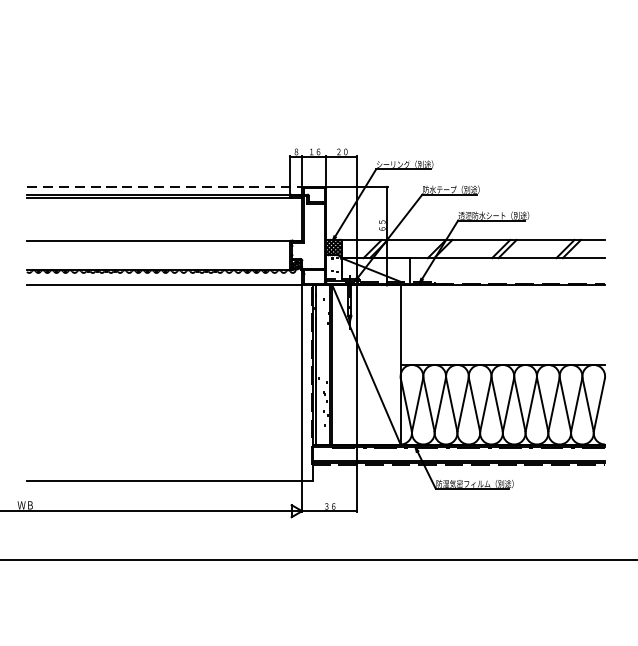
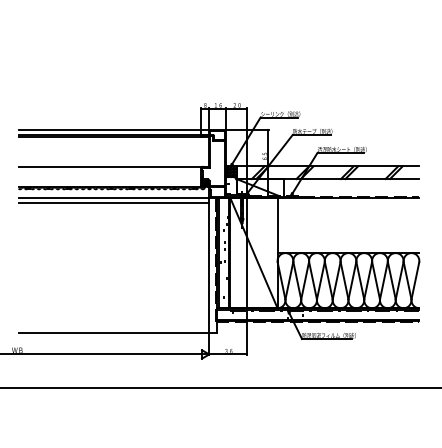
line: (165, 186) -> (114, 129), dashed -> solid
line: (163, 293) -> (113, 203), added

